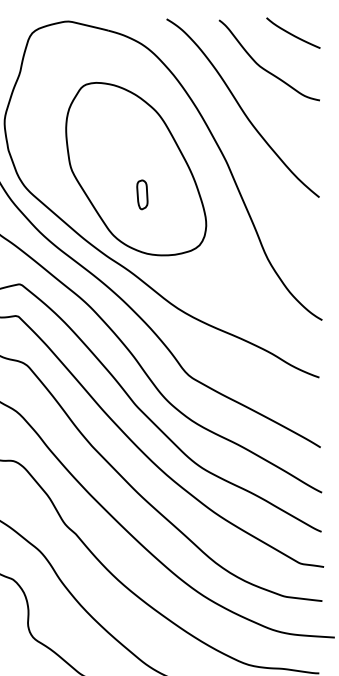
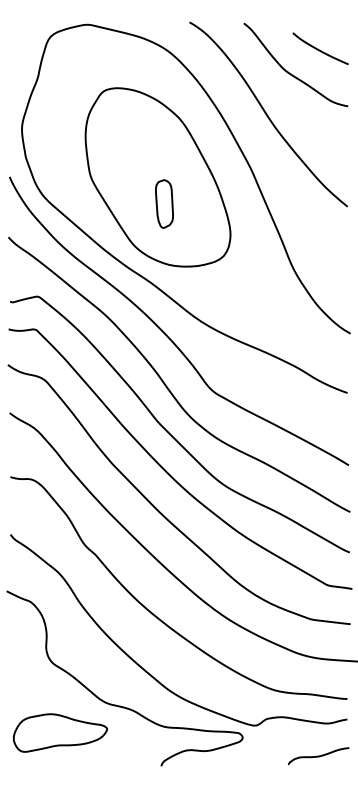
curve: (292, 33) -> (319, 49), moved
part: (142, 194) -> (164, 203), size x1.6

